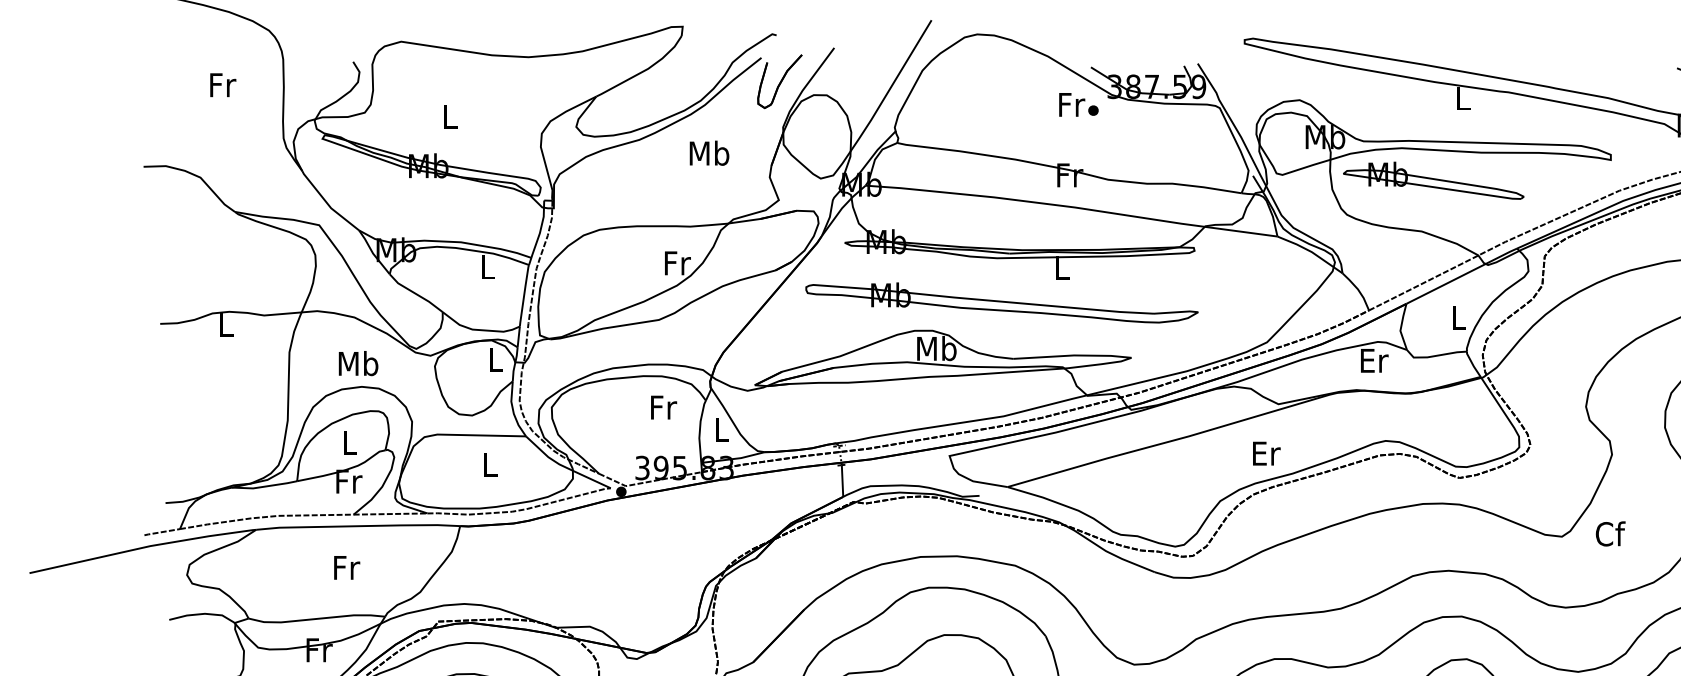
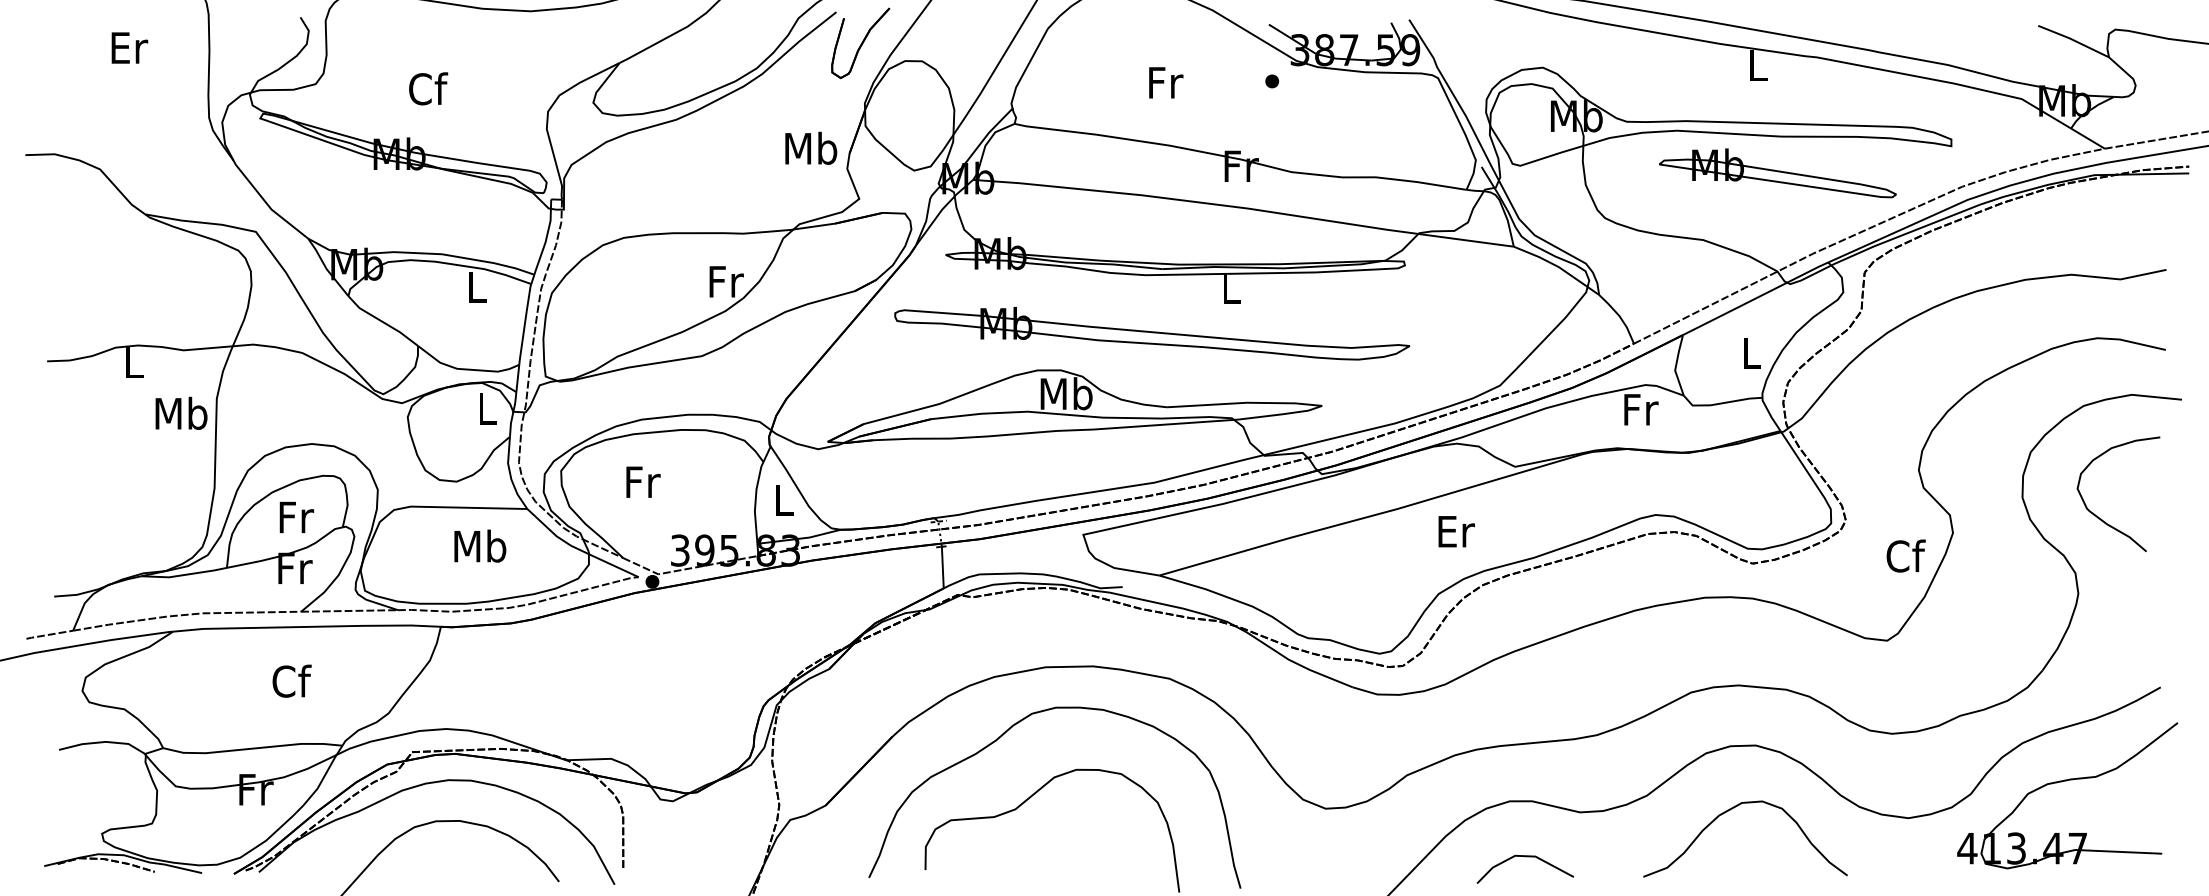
text: (222, 84) -> (129, 47), Fr -> Er
text: (1072, 104) -> (1166, 82), moved
text: (450, 116) -> (428, 88), L -> Cf
text: (709, 152) -> (811, 147), moved
part: (1433, 180) -> (1777, 173), moved
text: (1374, 360) -> (1641, 409), Er -> Fr
text: (358, 362) -> (181, 412), moved
text: (664, 407) -> (643, 481), moved
text: (350, 442) -> (296, 517), L -> Fr
text: (1266, 453) -> (1456, 531), moved
text: (490, 464) -> (480, 545), L -> Mb
text: (1610, 533) -> (1905, 555), moved
text: (346, 567) -> (291, 680), Fr -> Cf

